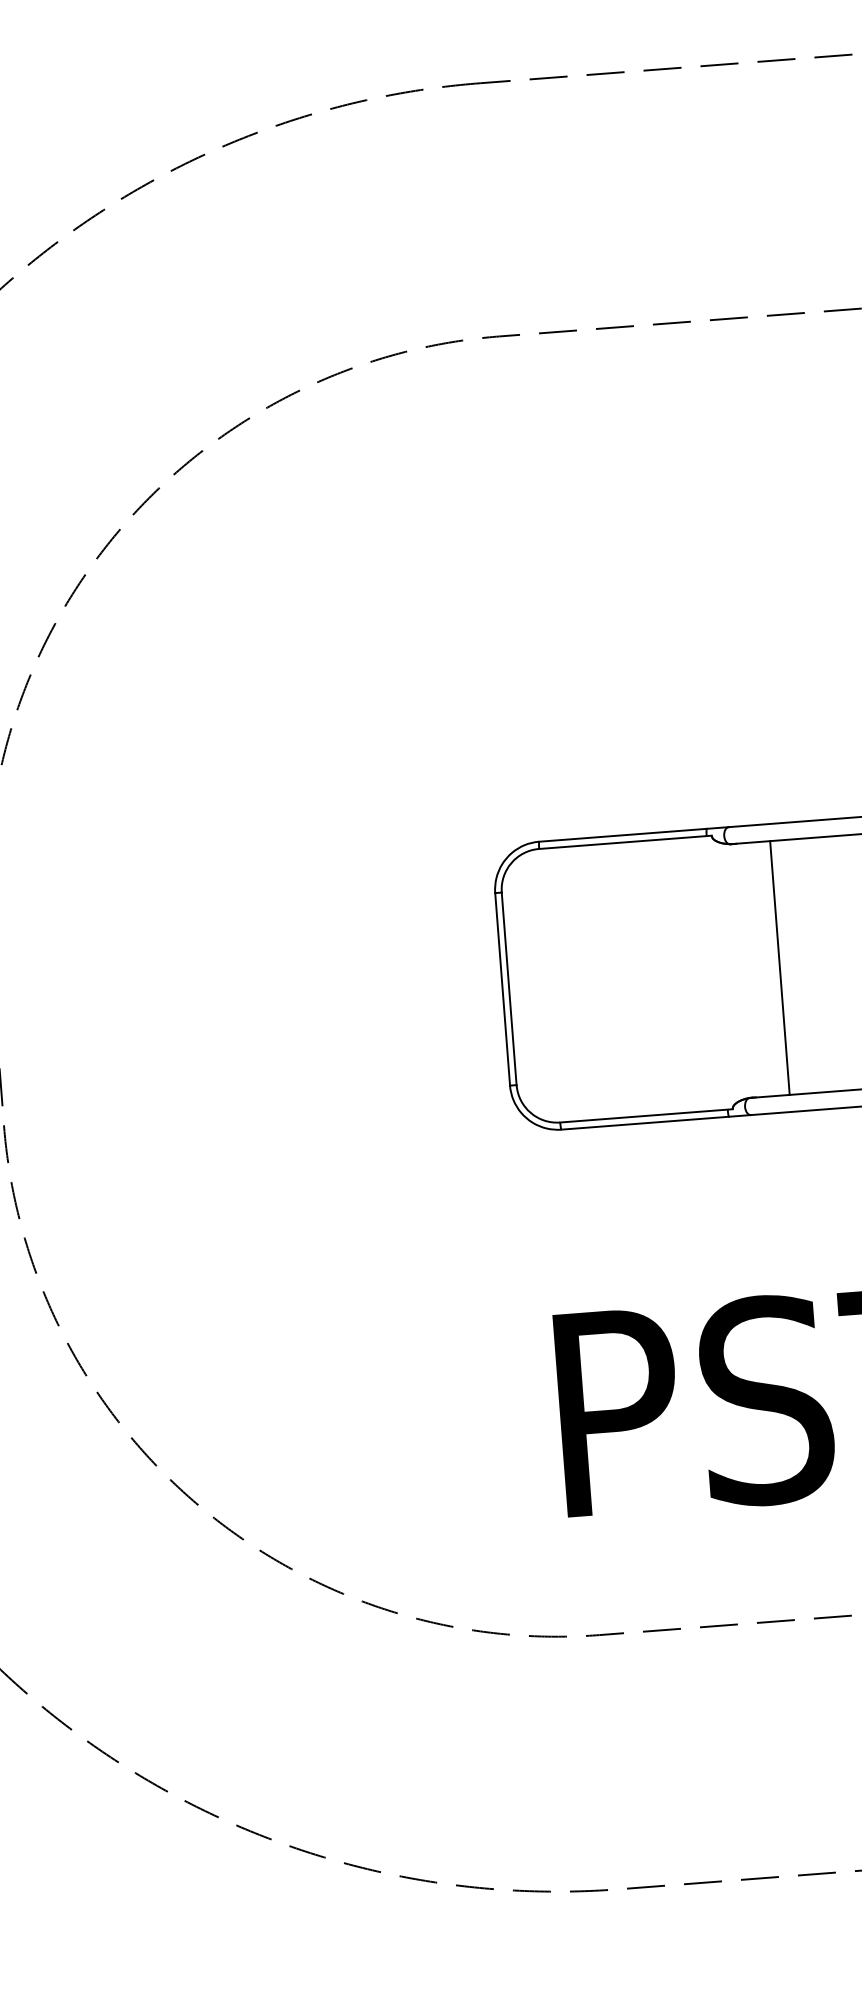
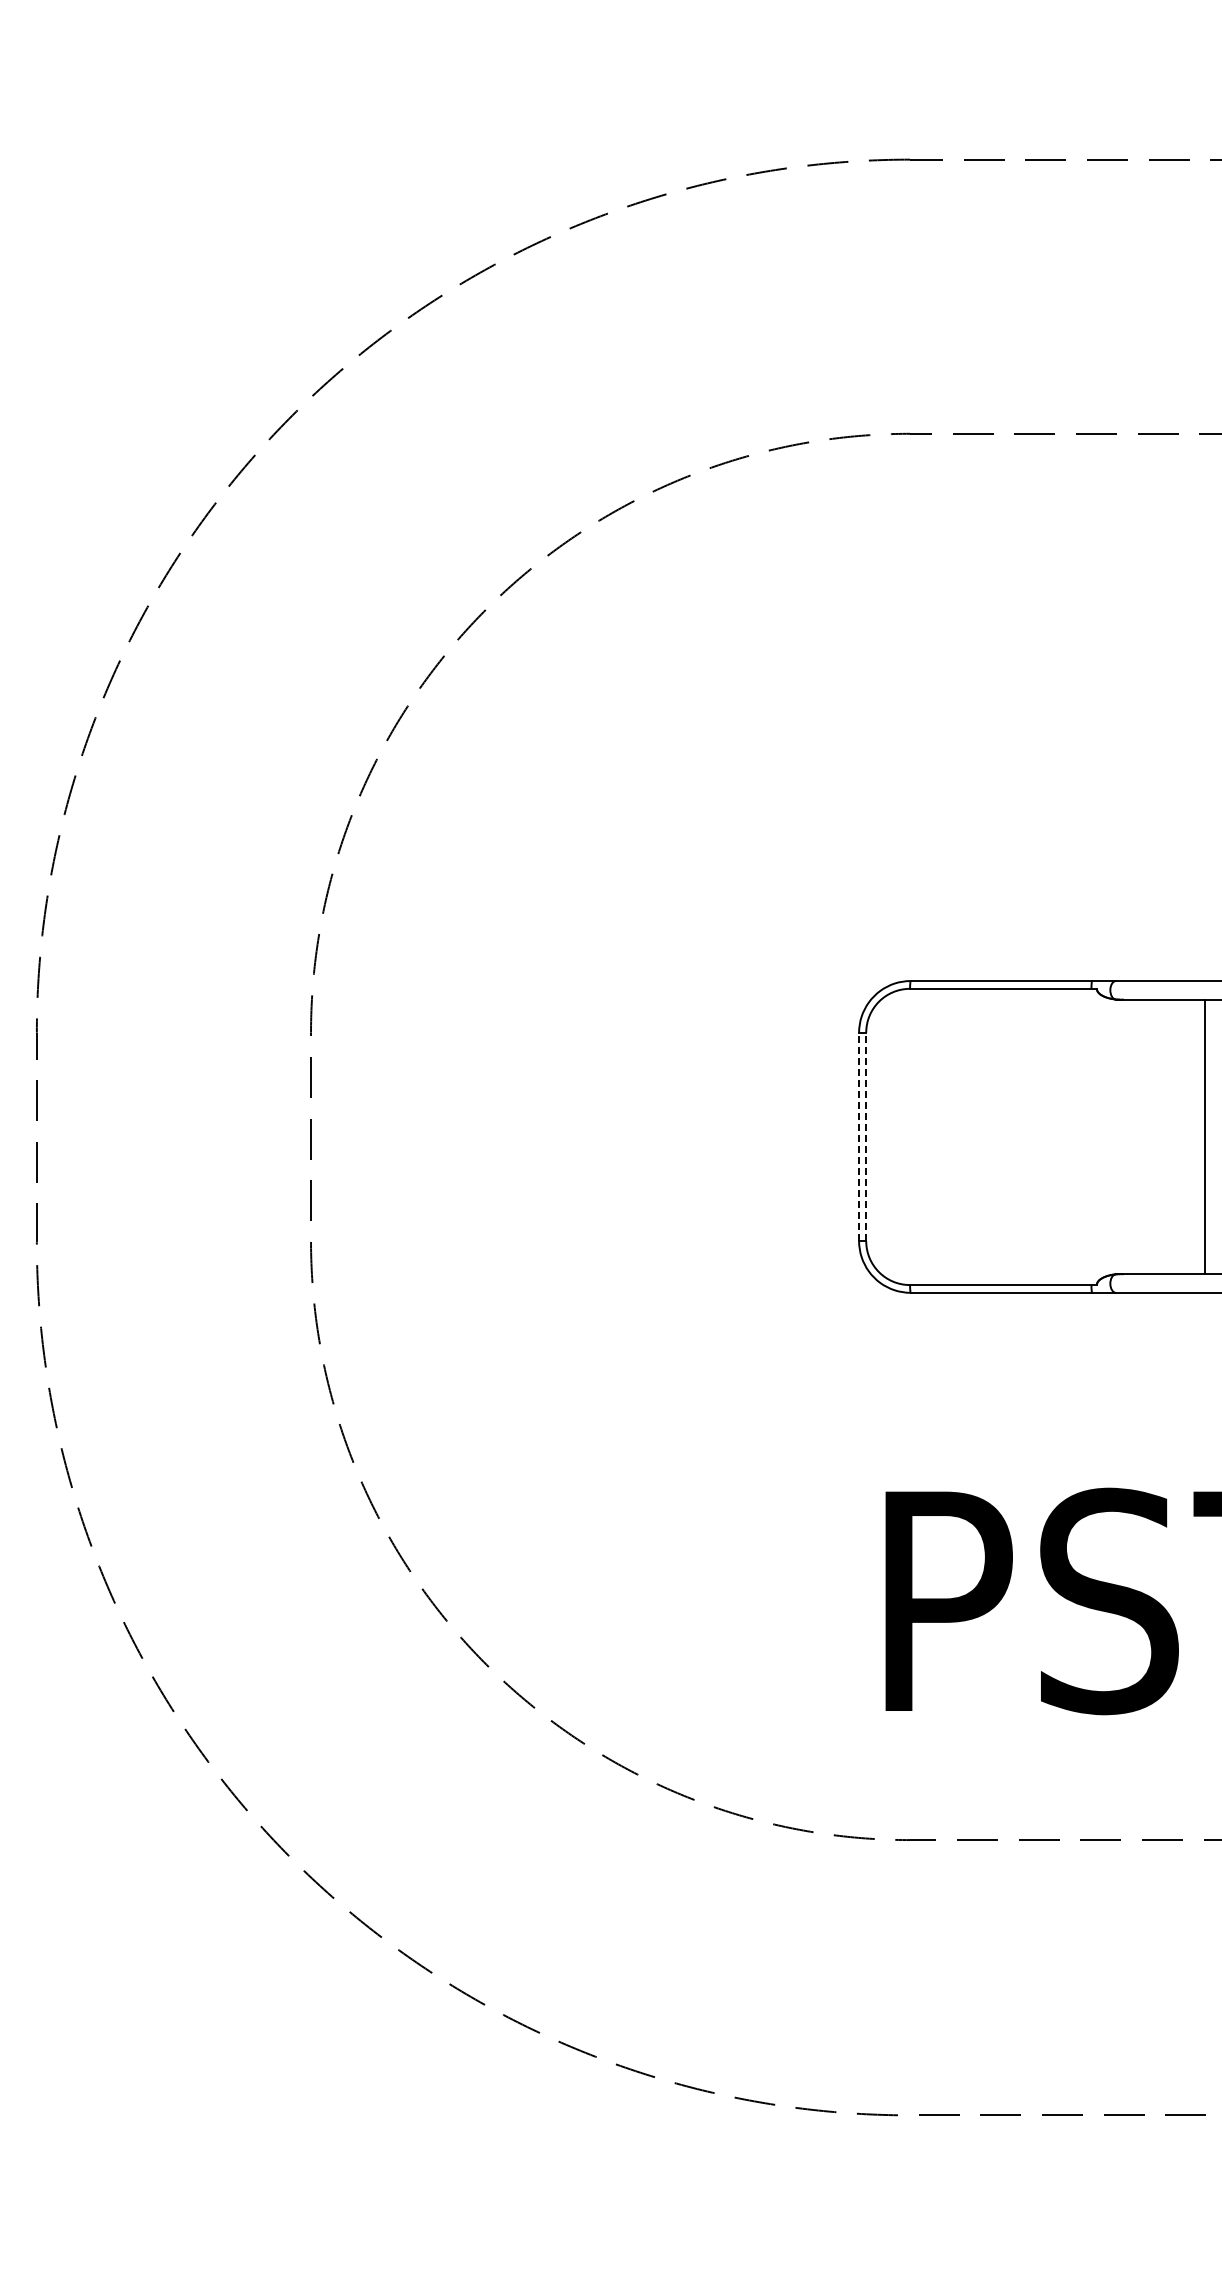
line: (780, 967) -> (1205, 1136), moved
line: (502, 988) -> (859, 1136), solid -> dashed
line: (509, 988) -> (866, 1136), solid -> dashed

